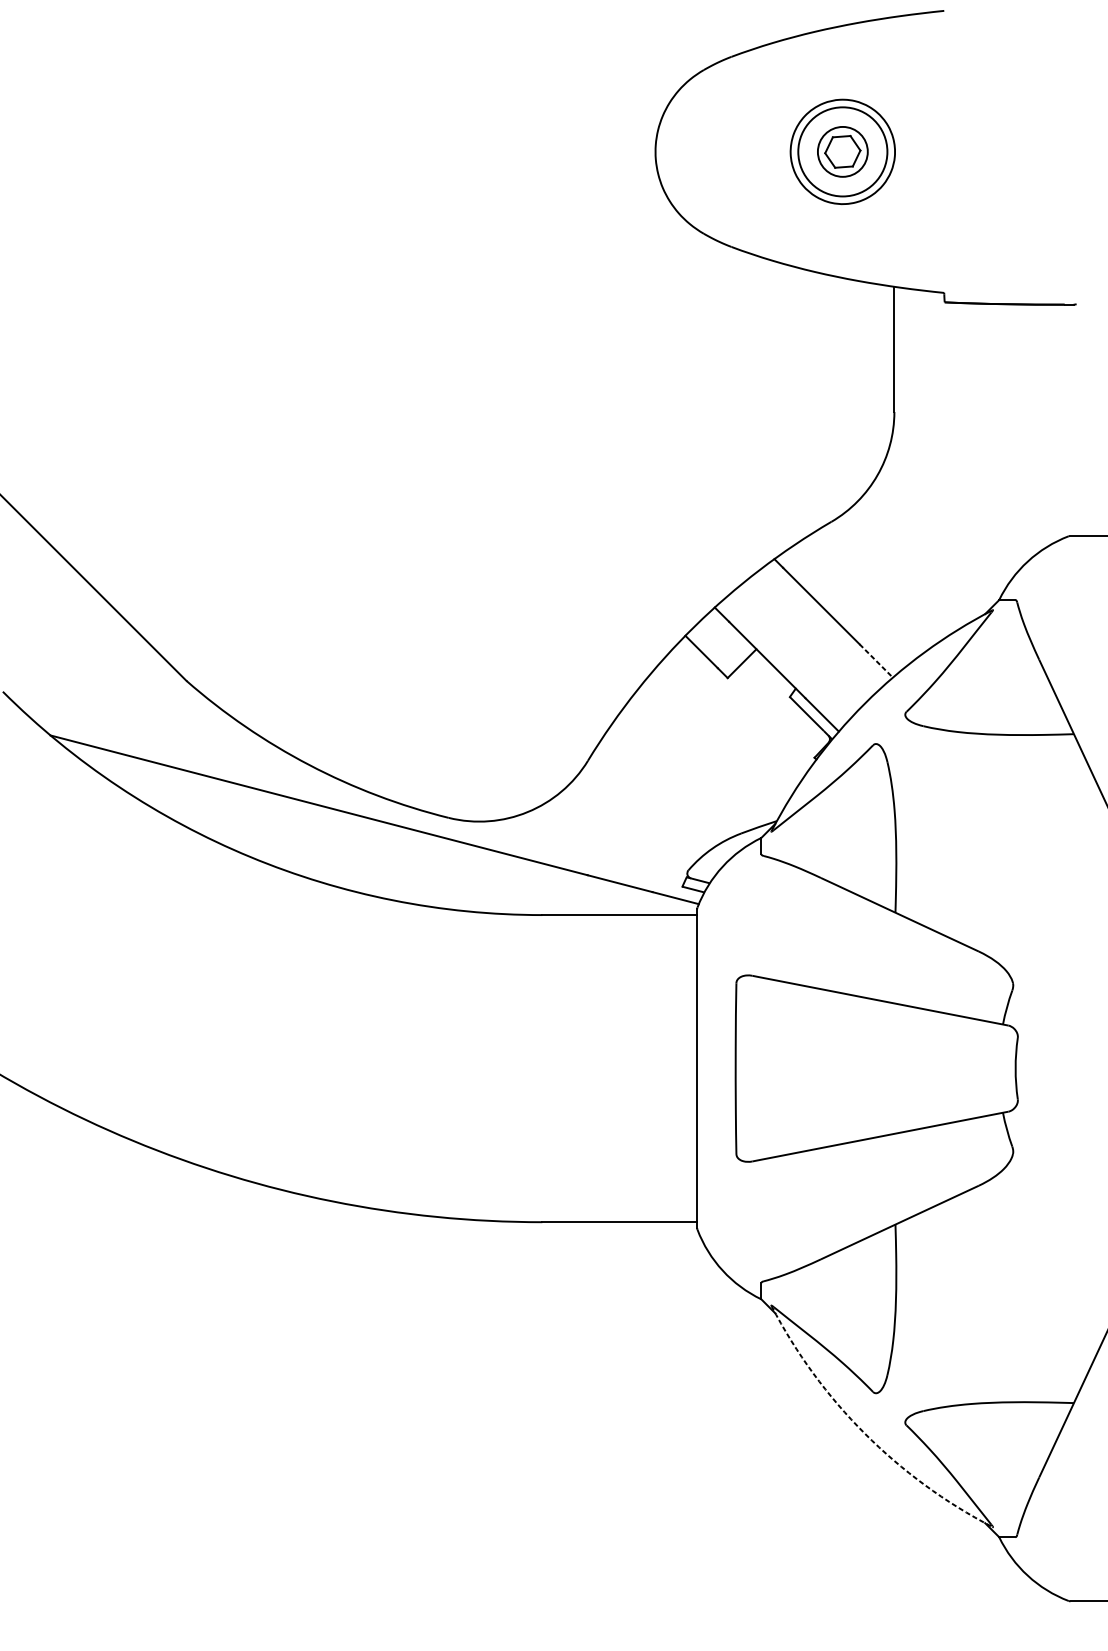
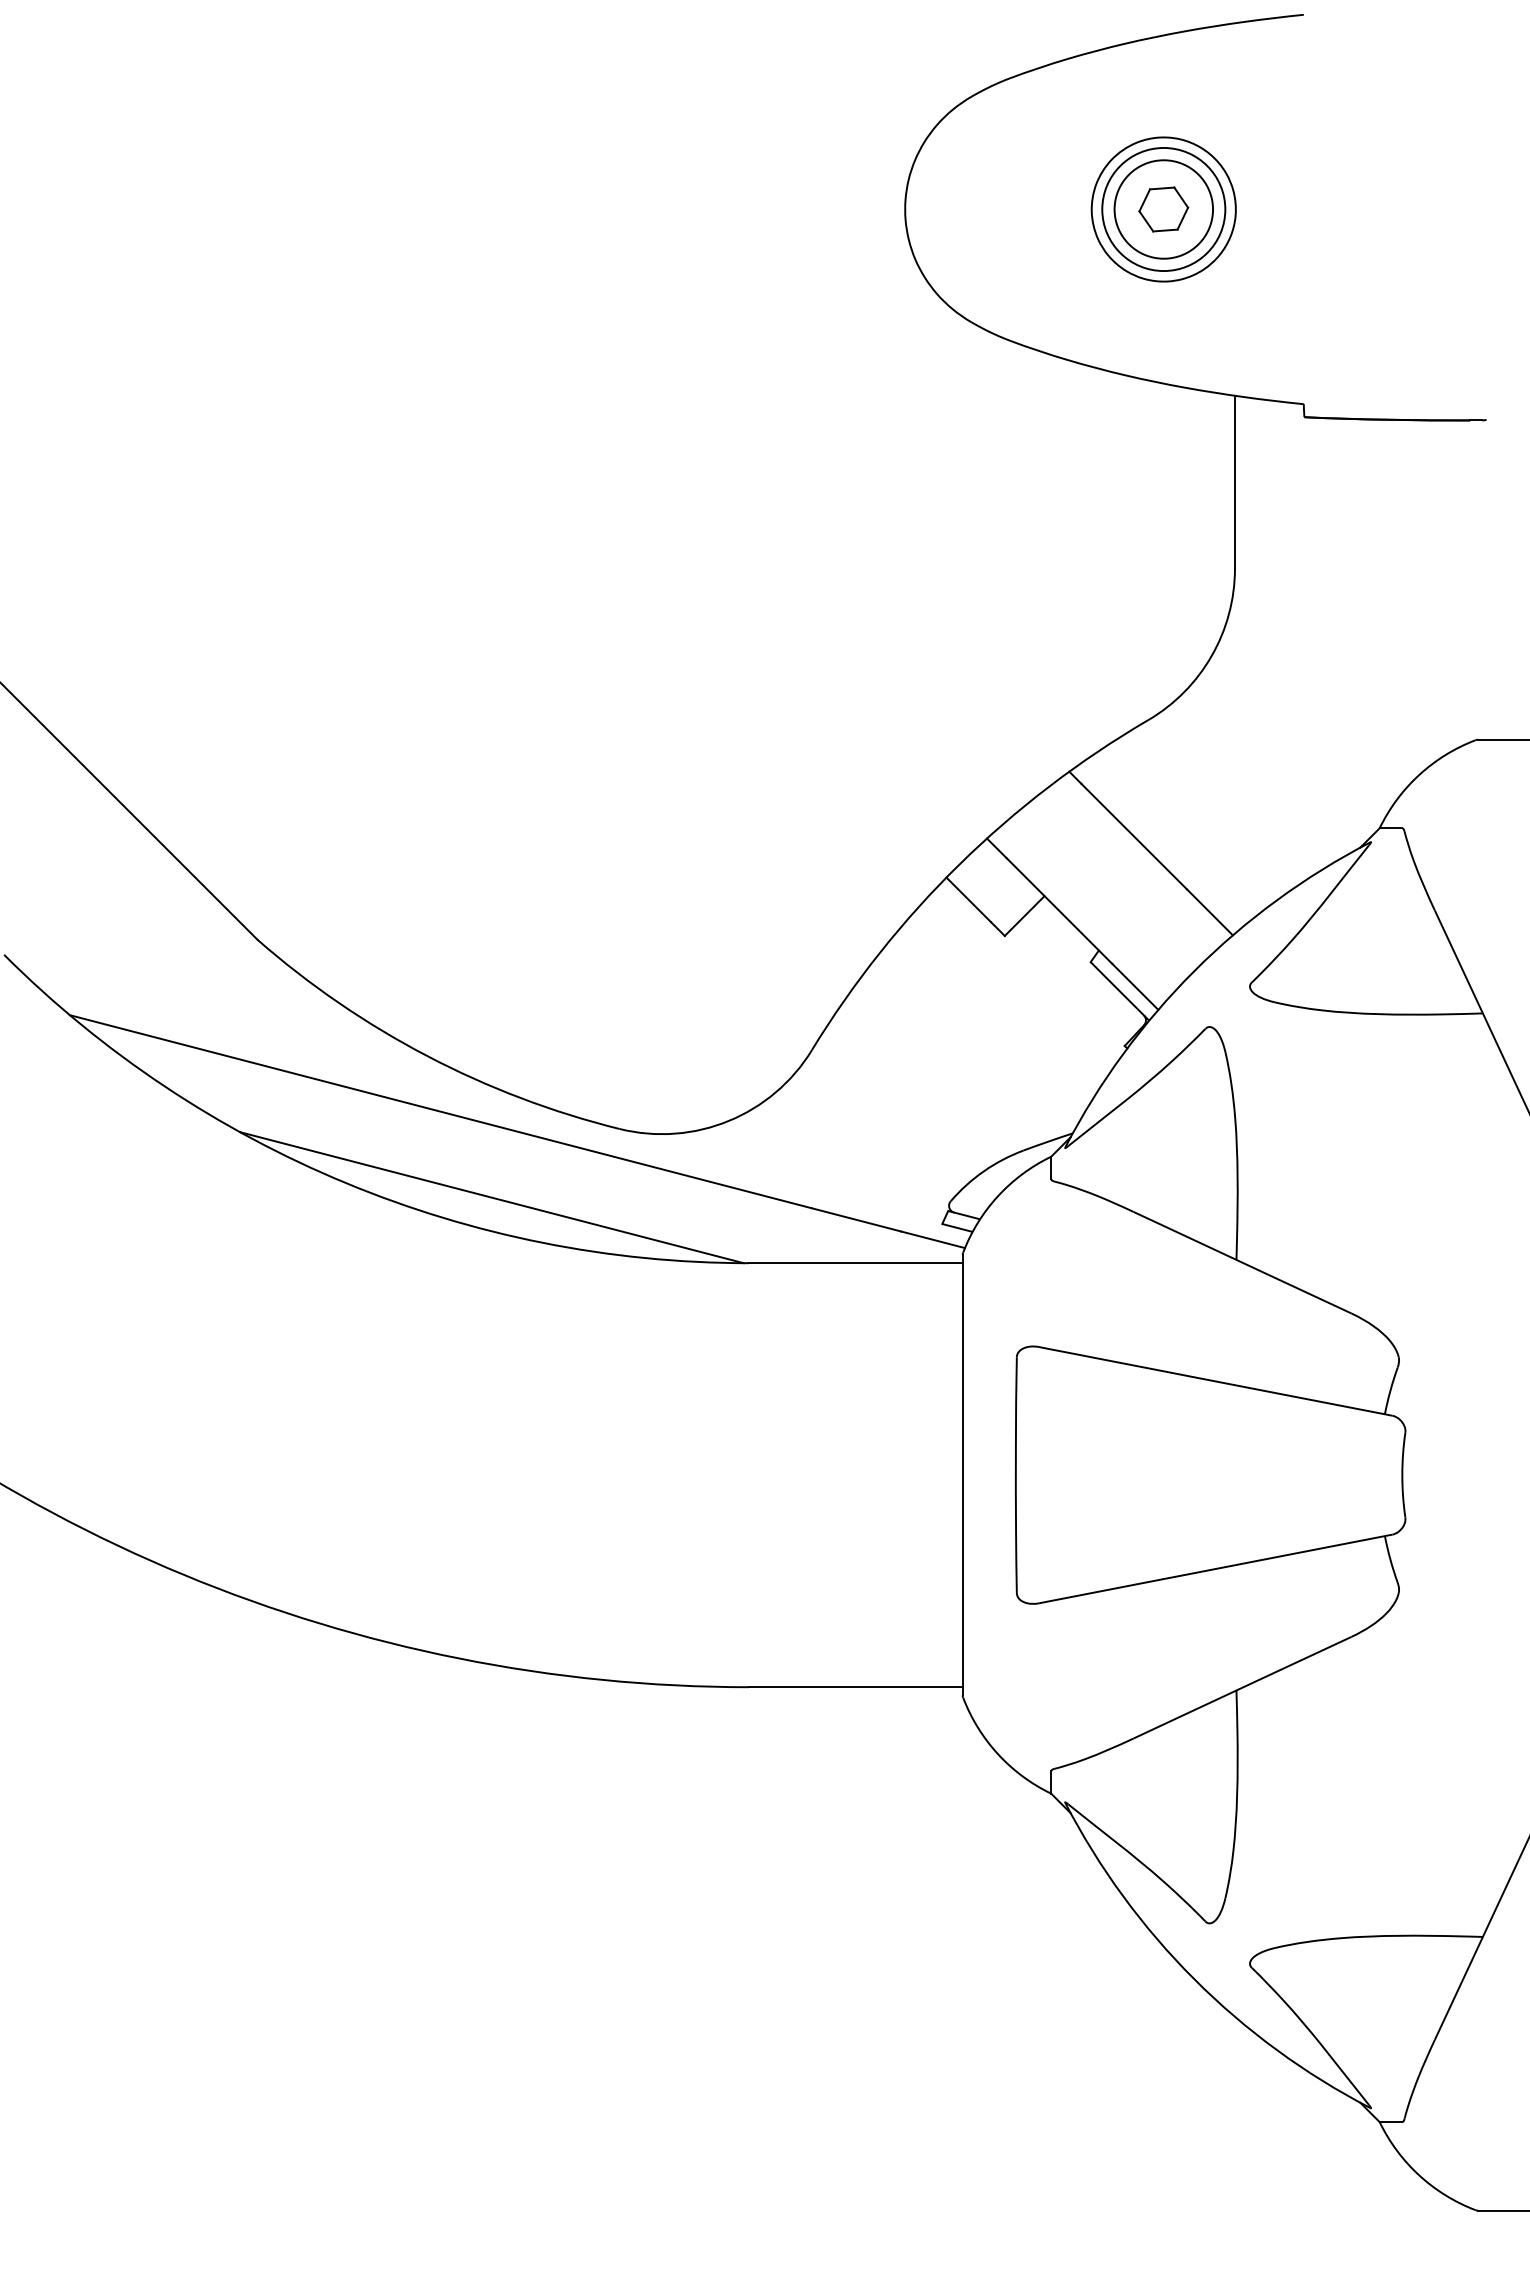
circle: (842, 151) -> (1163, 209), size x1.43
line: (875, 661) -> (1209, 912), dashed -> solid
line: (355, 867) -> (491, 1197), added
arc: (865, 1433) -> (1194, 1979), dashed -> solid

